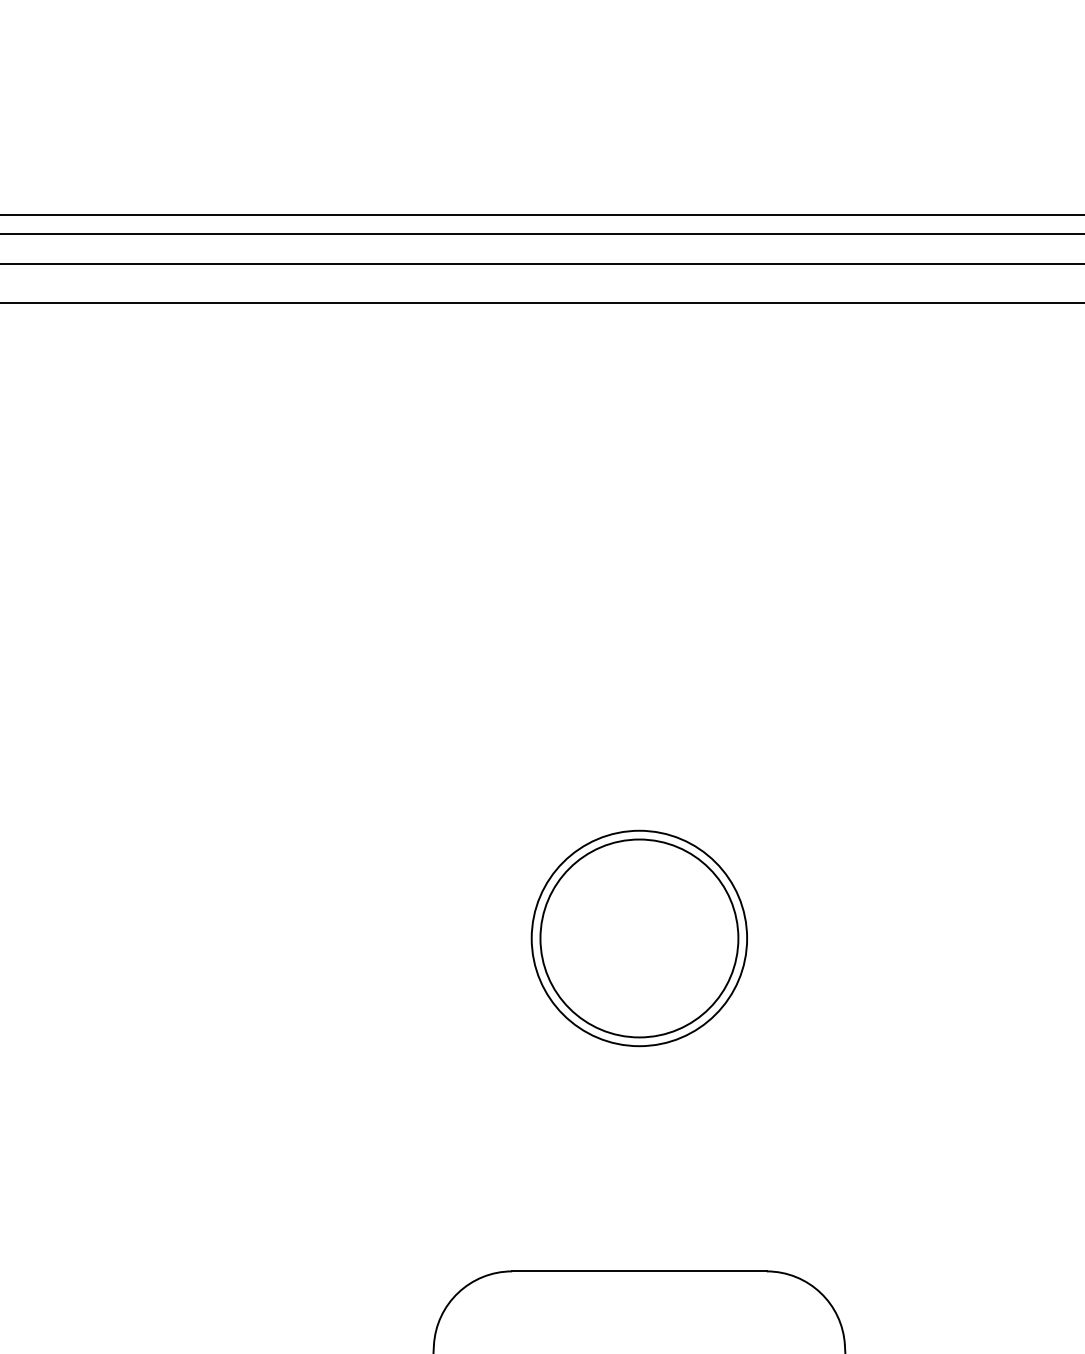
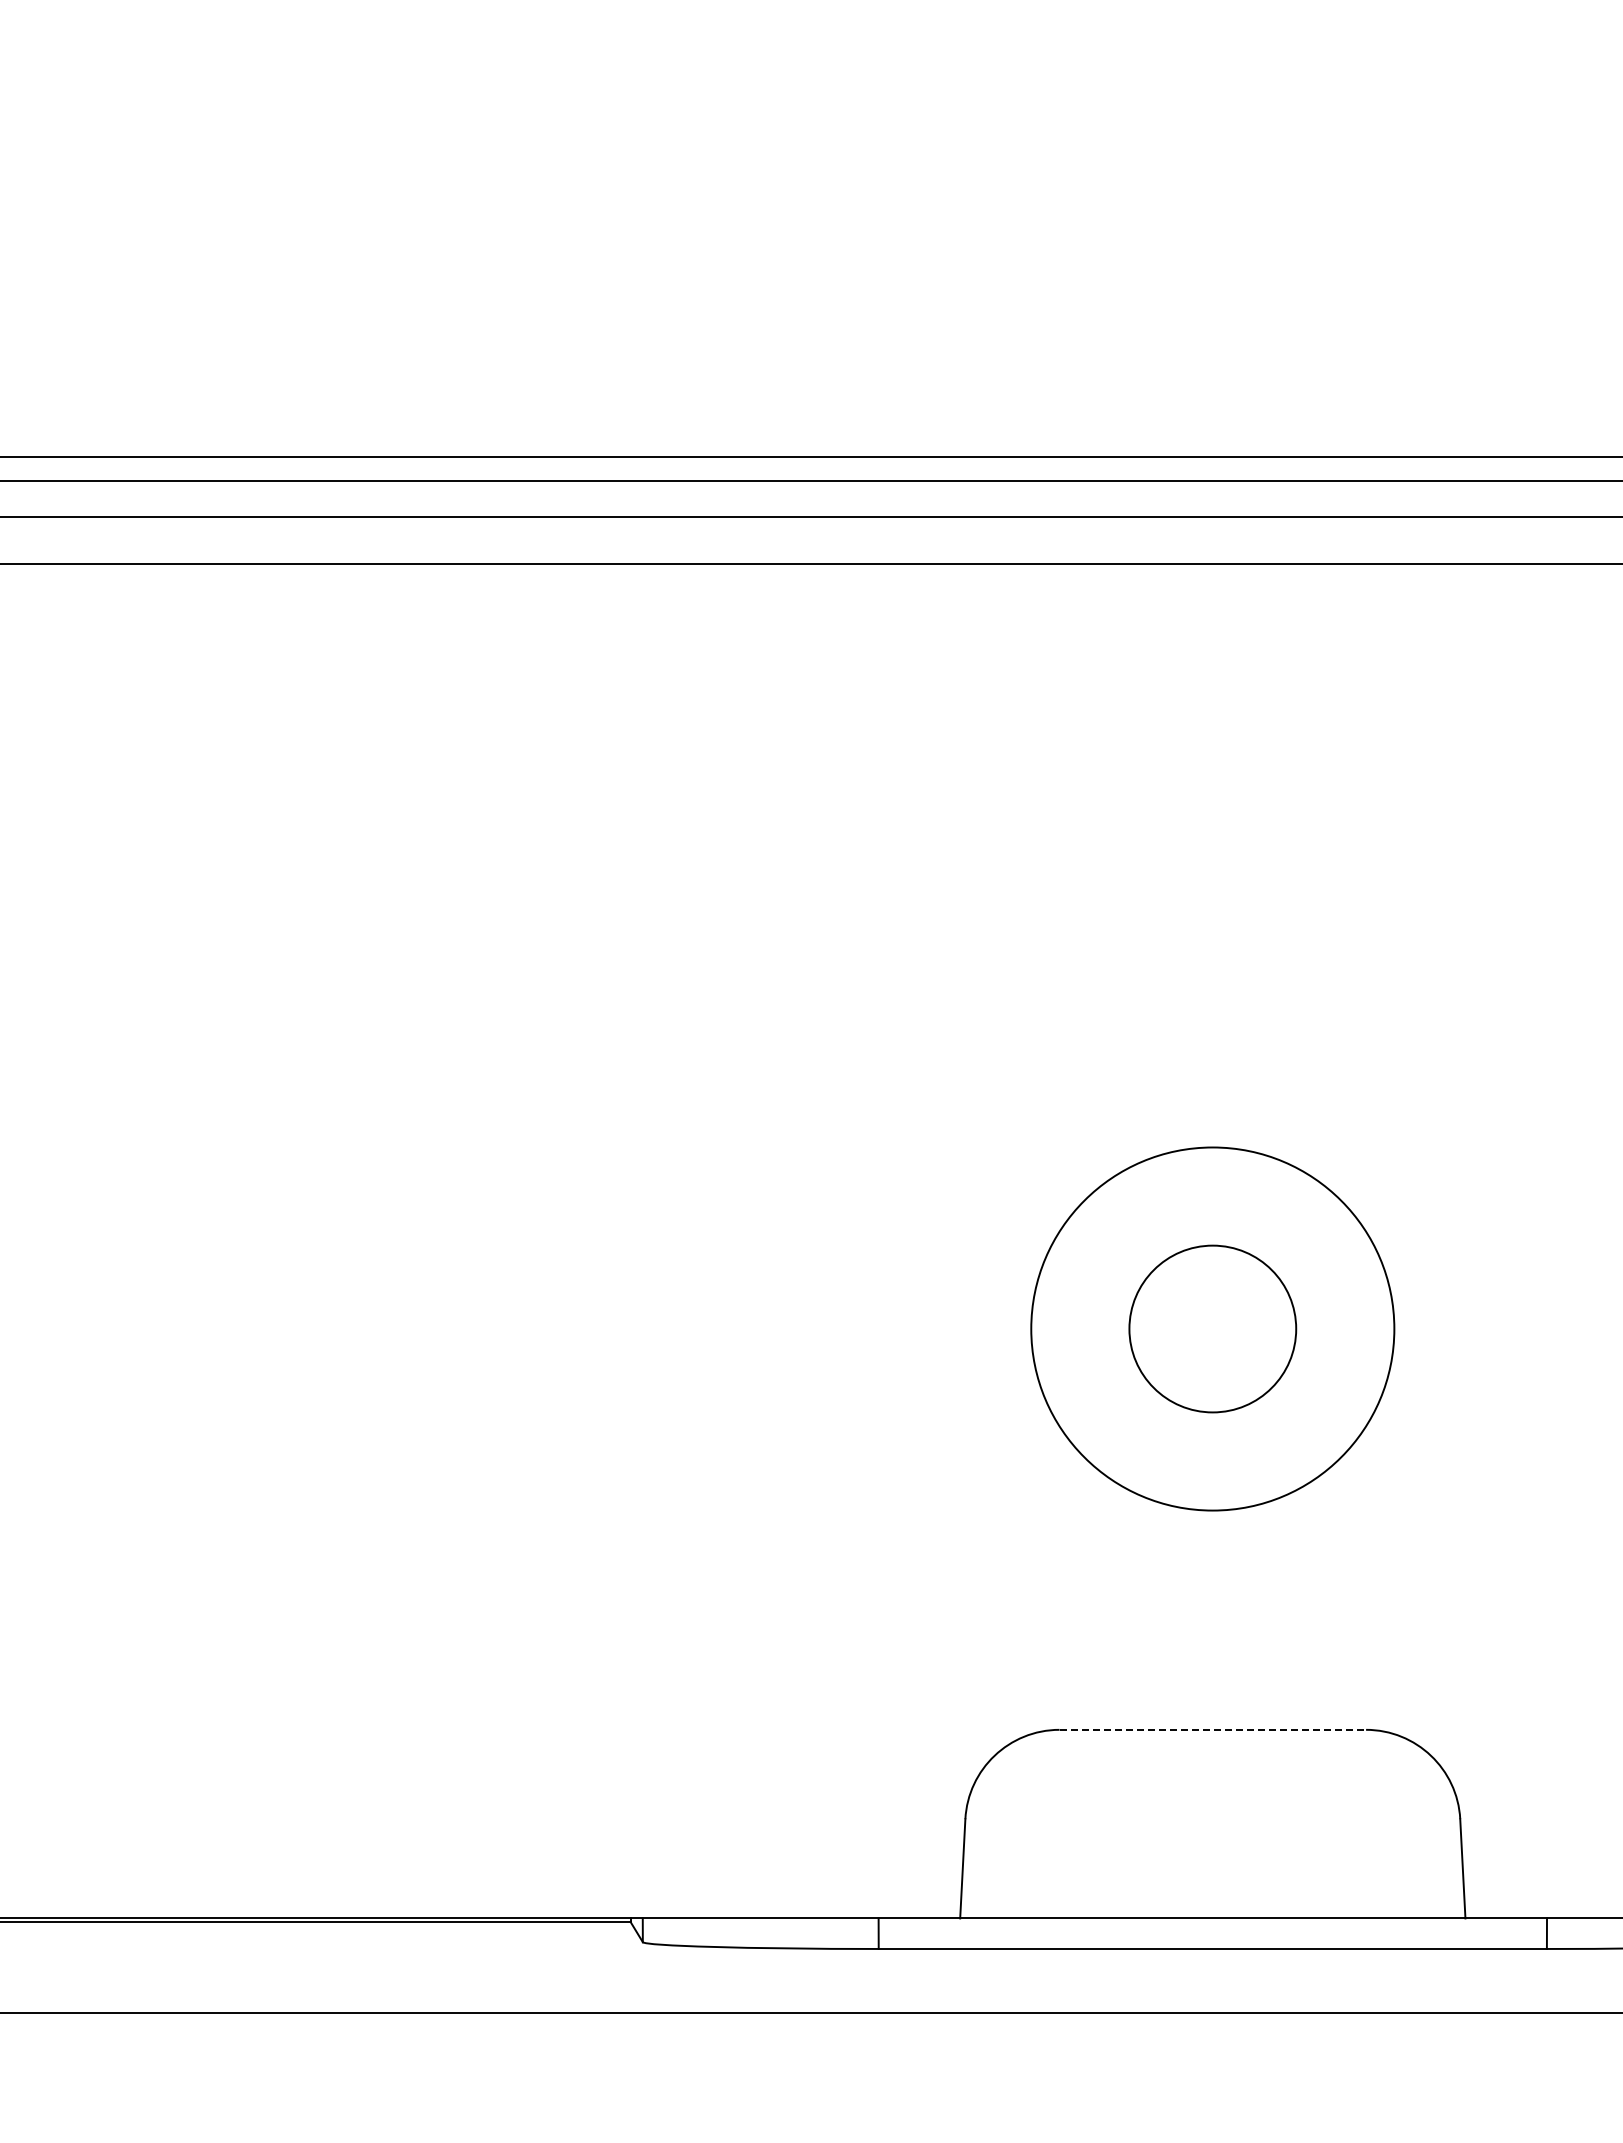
circle: (639, 938) -> (1212, 1328), size x0.7
circle: (639, 938) -> (1212, 1328), size x1.4
line: (639, 1271) -> (1213, 1729), solid -> dashed

